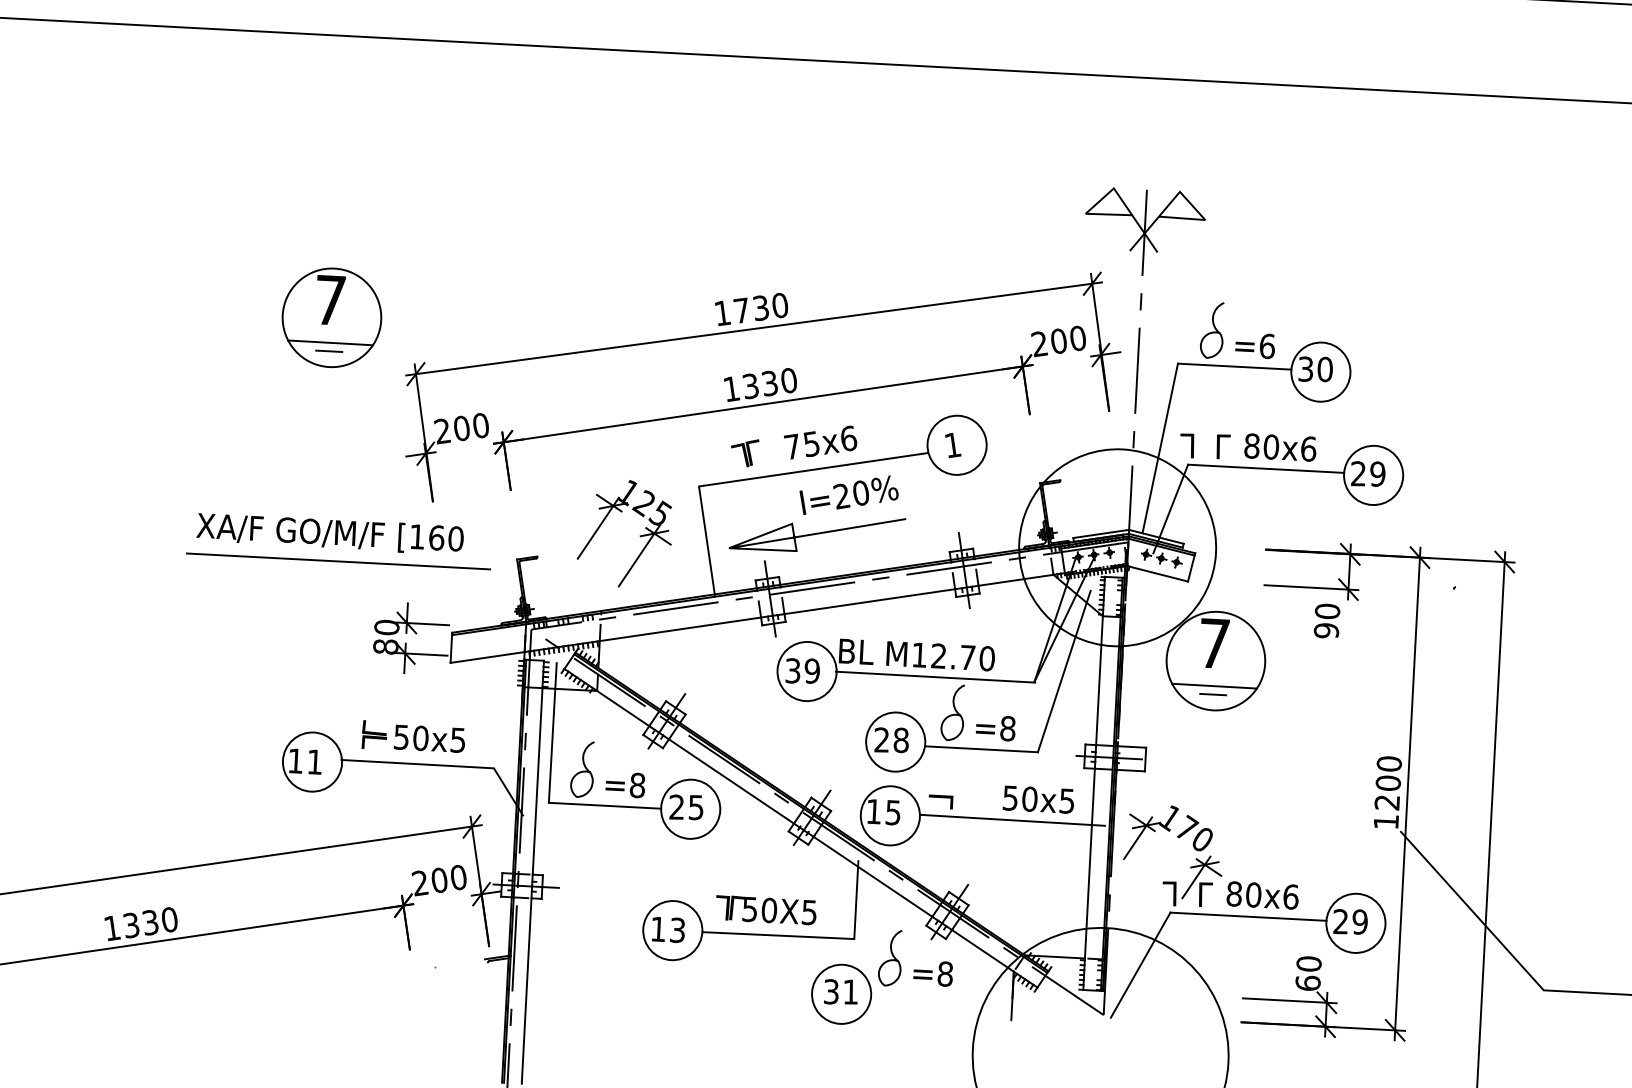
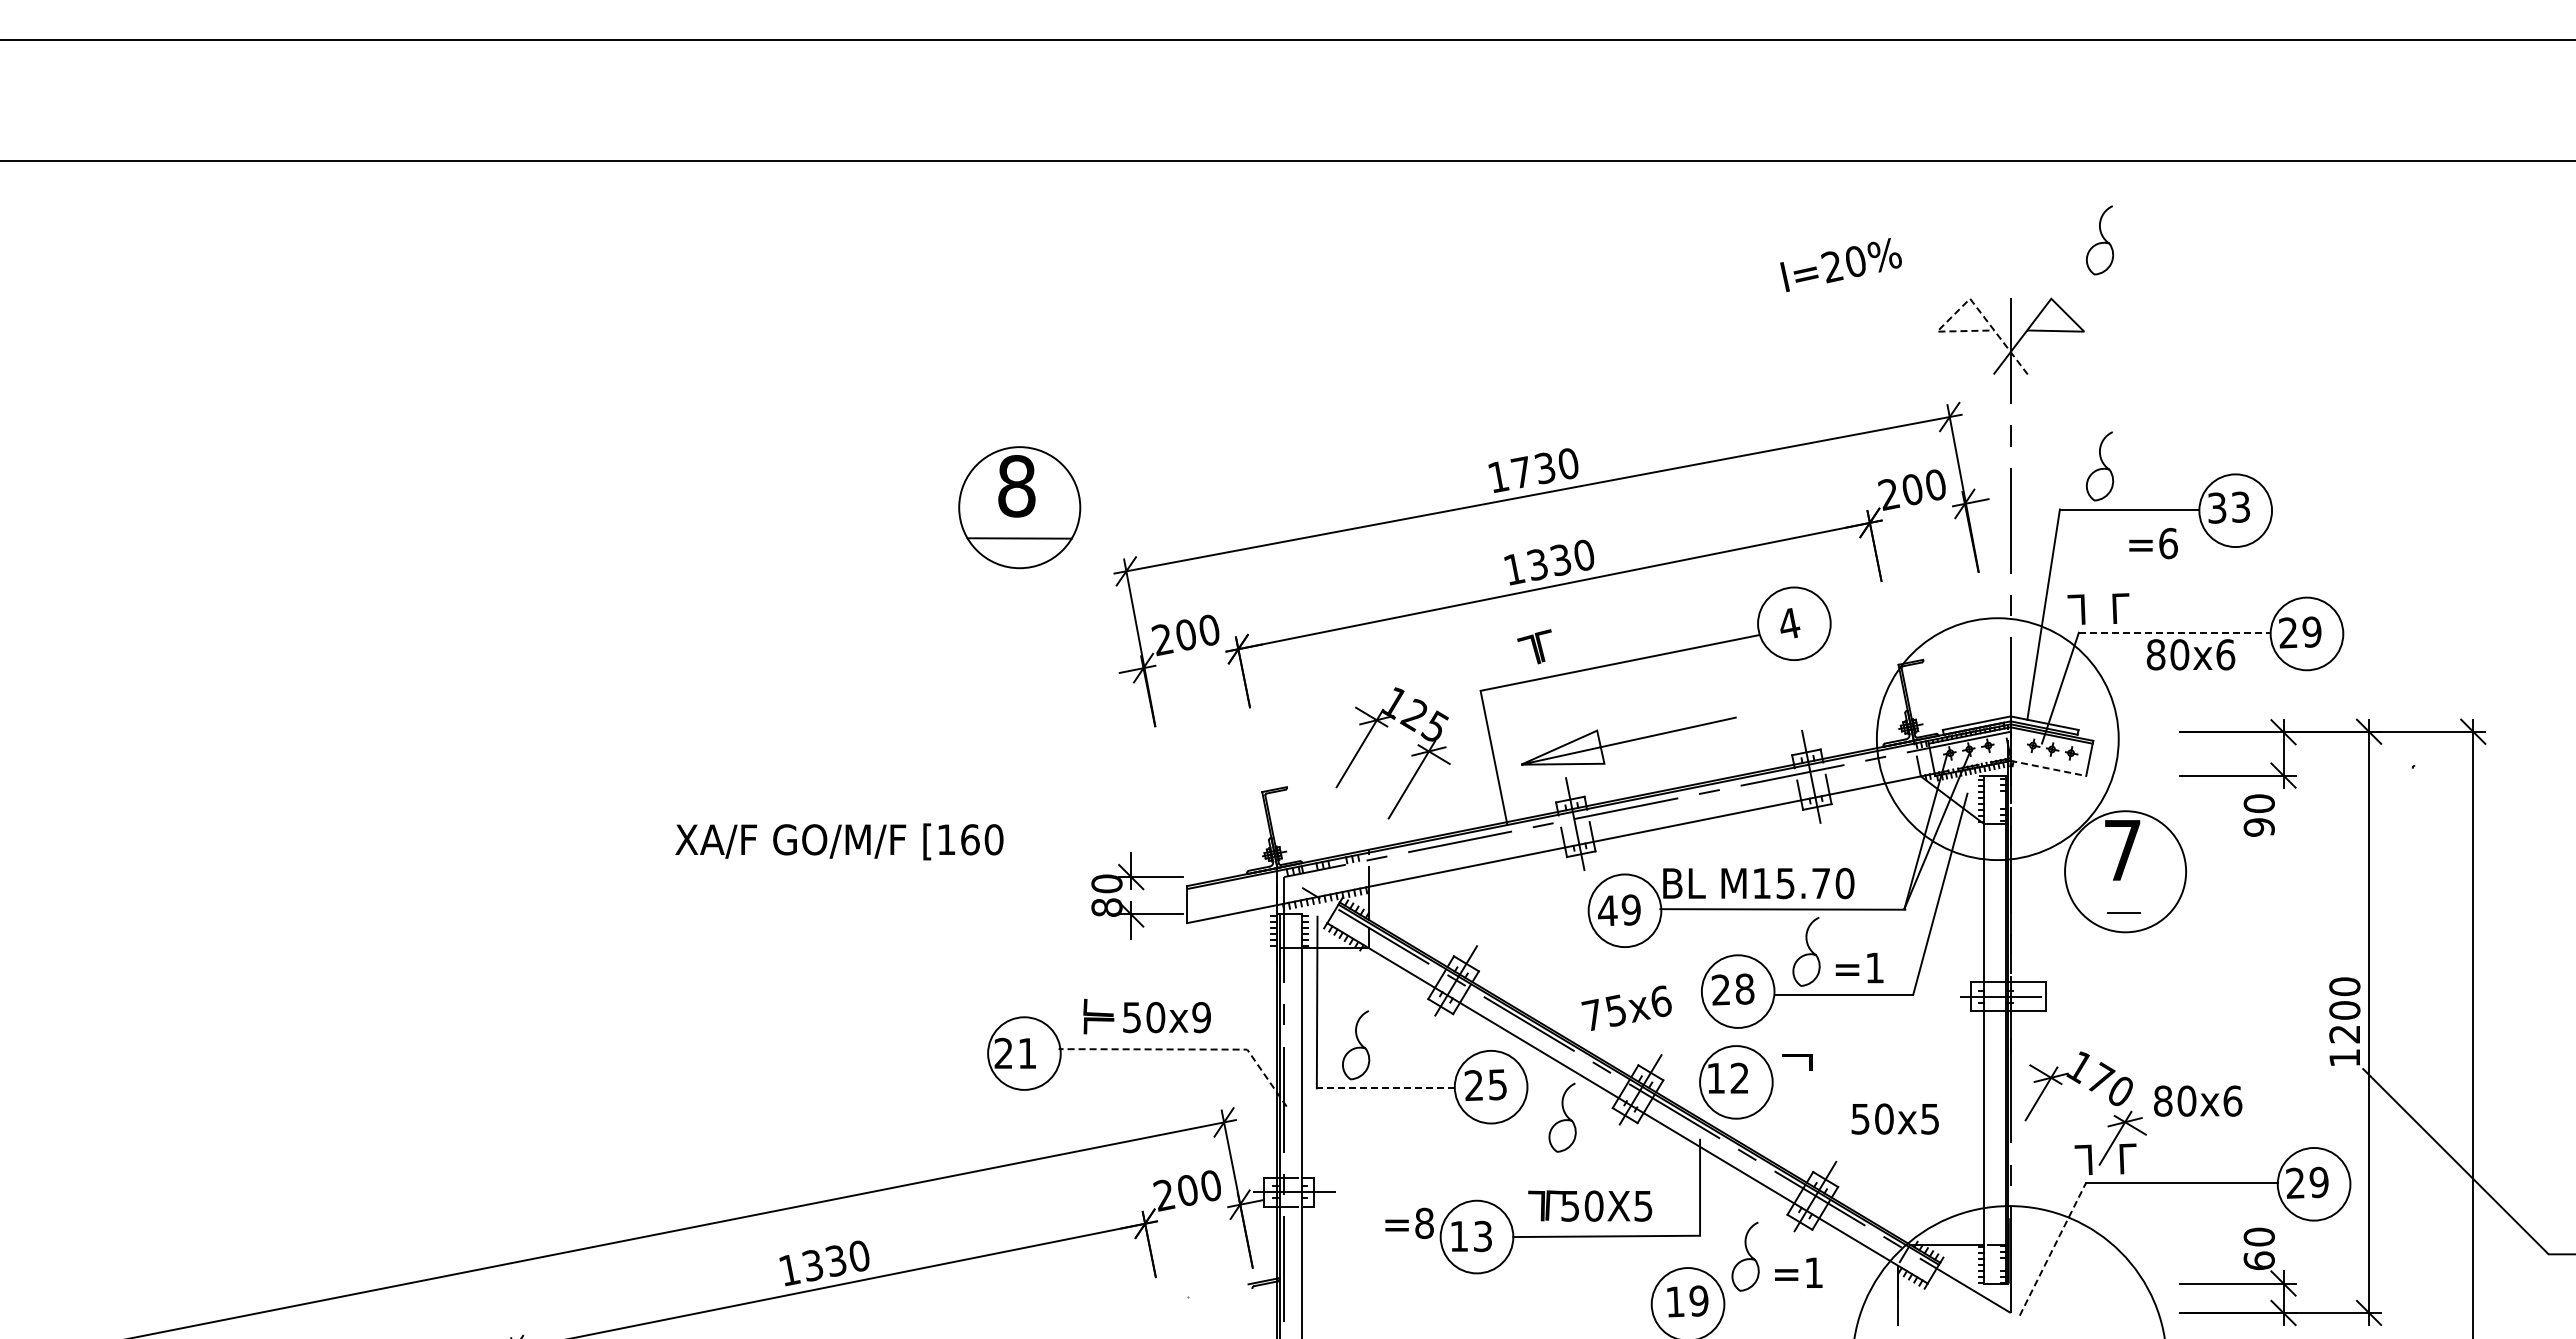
curve: (1222, 148) -> (2100, 242), added
line: (1110, 191) -> (1966, 302), solid -> dashed
text: (330, 300) -> (1016, 486), 7 -> 8
text: (1255, 345) -> (2153, 543), moved
line: (329, 350) -> (1018, 548), removed
text: (1324, 368) -> (2240, 506), 30 -> 33
text: (820, 441) -> (1626, 1007), moved
text: (953, 444) -> (1789, 623), 1 -> 4
text: (1280, 447) -> (2190, 654), moved
line: (1265, 468) -> (2174, 632), solid -> dashed
text: (848, 495) -> (1840, 265), moved
text: (330, 533) -> (839, 841), moved
line: (338, 561) -> (1043, 805), removed
line: (1157, 573) -> (2048, 768), solid -> dashed
text: (938, 656) -> (1785, 883), M12.70 -> M15.70
text: (792, 670) -> (1607, 910), 39 -> 49
line: (1214, 686) -> (2125, 902), removed
text: (1007, 728) -> (1874, 967), =8 -> =1
text: (458, 740) -> (1201, 1017), 50x5 -> 50x9
text: (295, 760) -> (1003, 1052), 11 -> 21
line: (446, 765) -> (1188, 1049), solid -> dashed
text: (625, 784) -> (1409, 1223), moved
text: (1038, 799) -> (1894, 1118), moved
line: (604, 805) -> (1385, 1088), solid -> dashed
text: (893, 812) -> (1739, 1077), 15 -> 12
line: (1012, 819) -> (1886, 1079), removed
curve: (747, 838) -> (1562, 1119), added
text: (1263, 895) -> (2198, 1100), moved
line: (1141, 964) -> (2053, 1248), solid -> dashed
text: (945, 973) -> (1813, 1272), =8 -> =1
text: (841, 991) -> (1687, 1301), 31 -> 19

